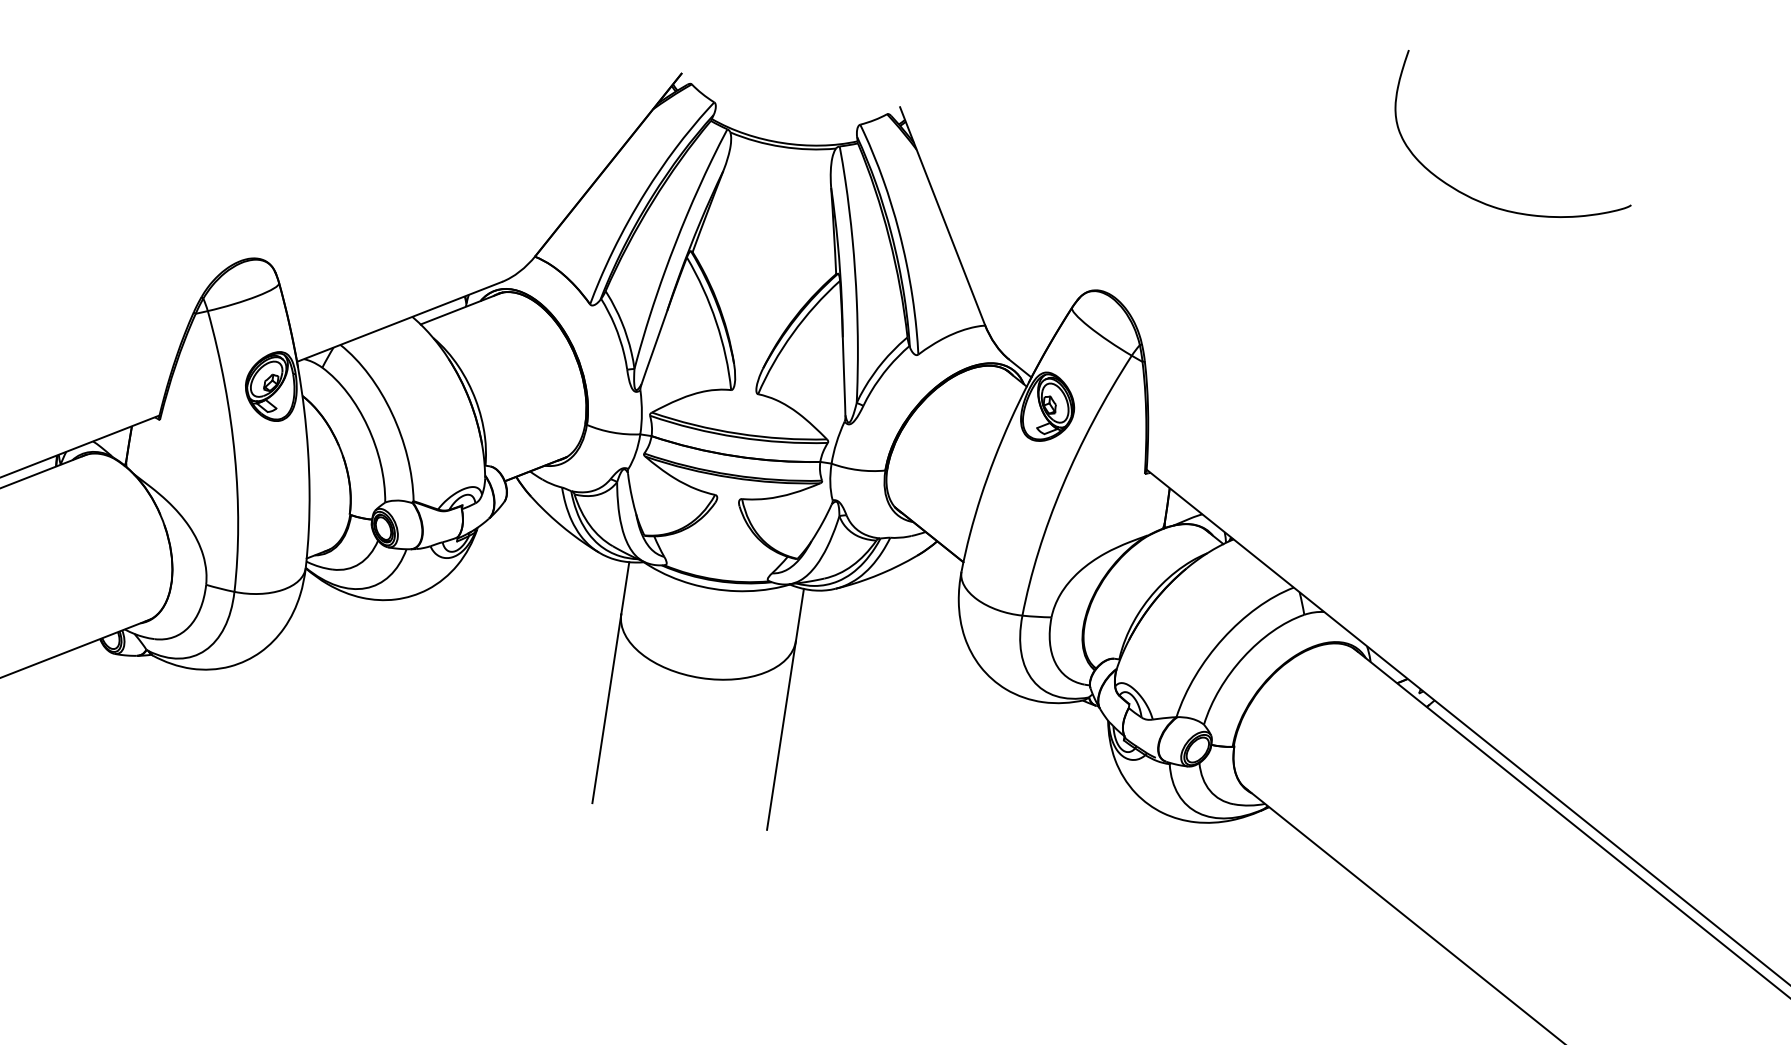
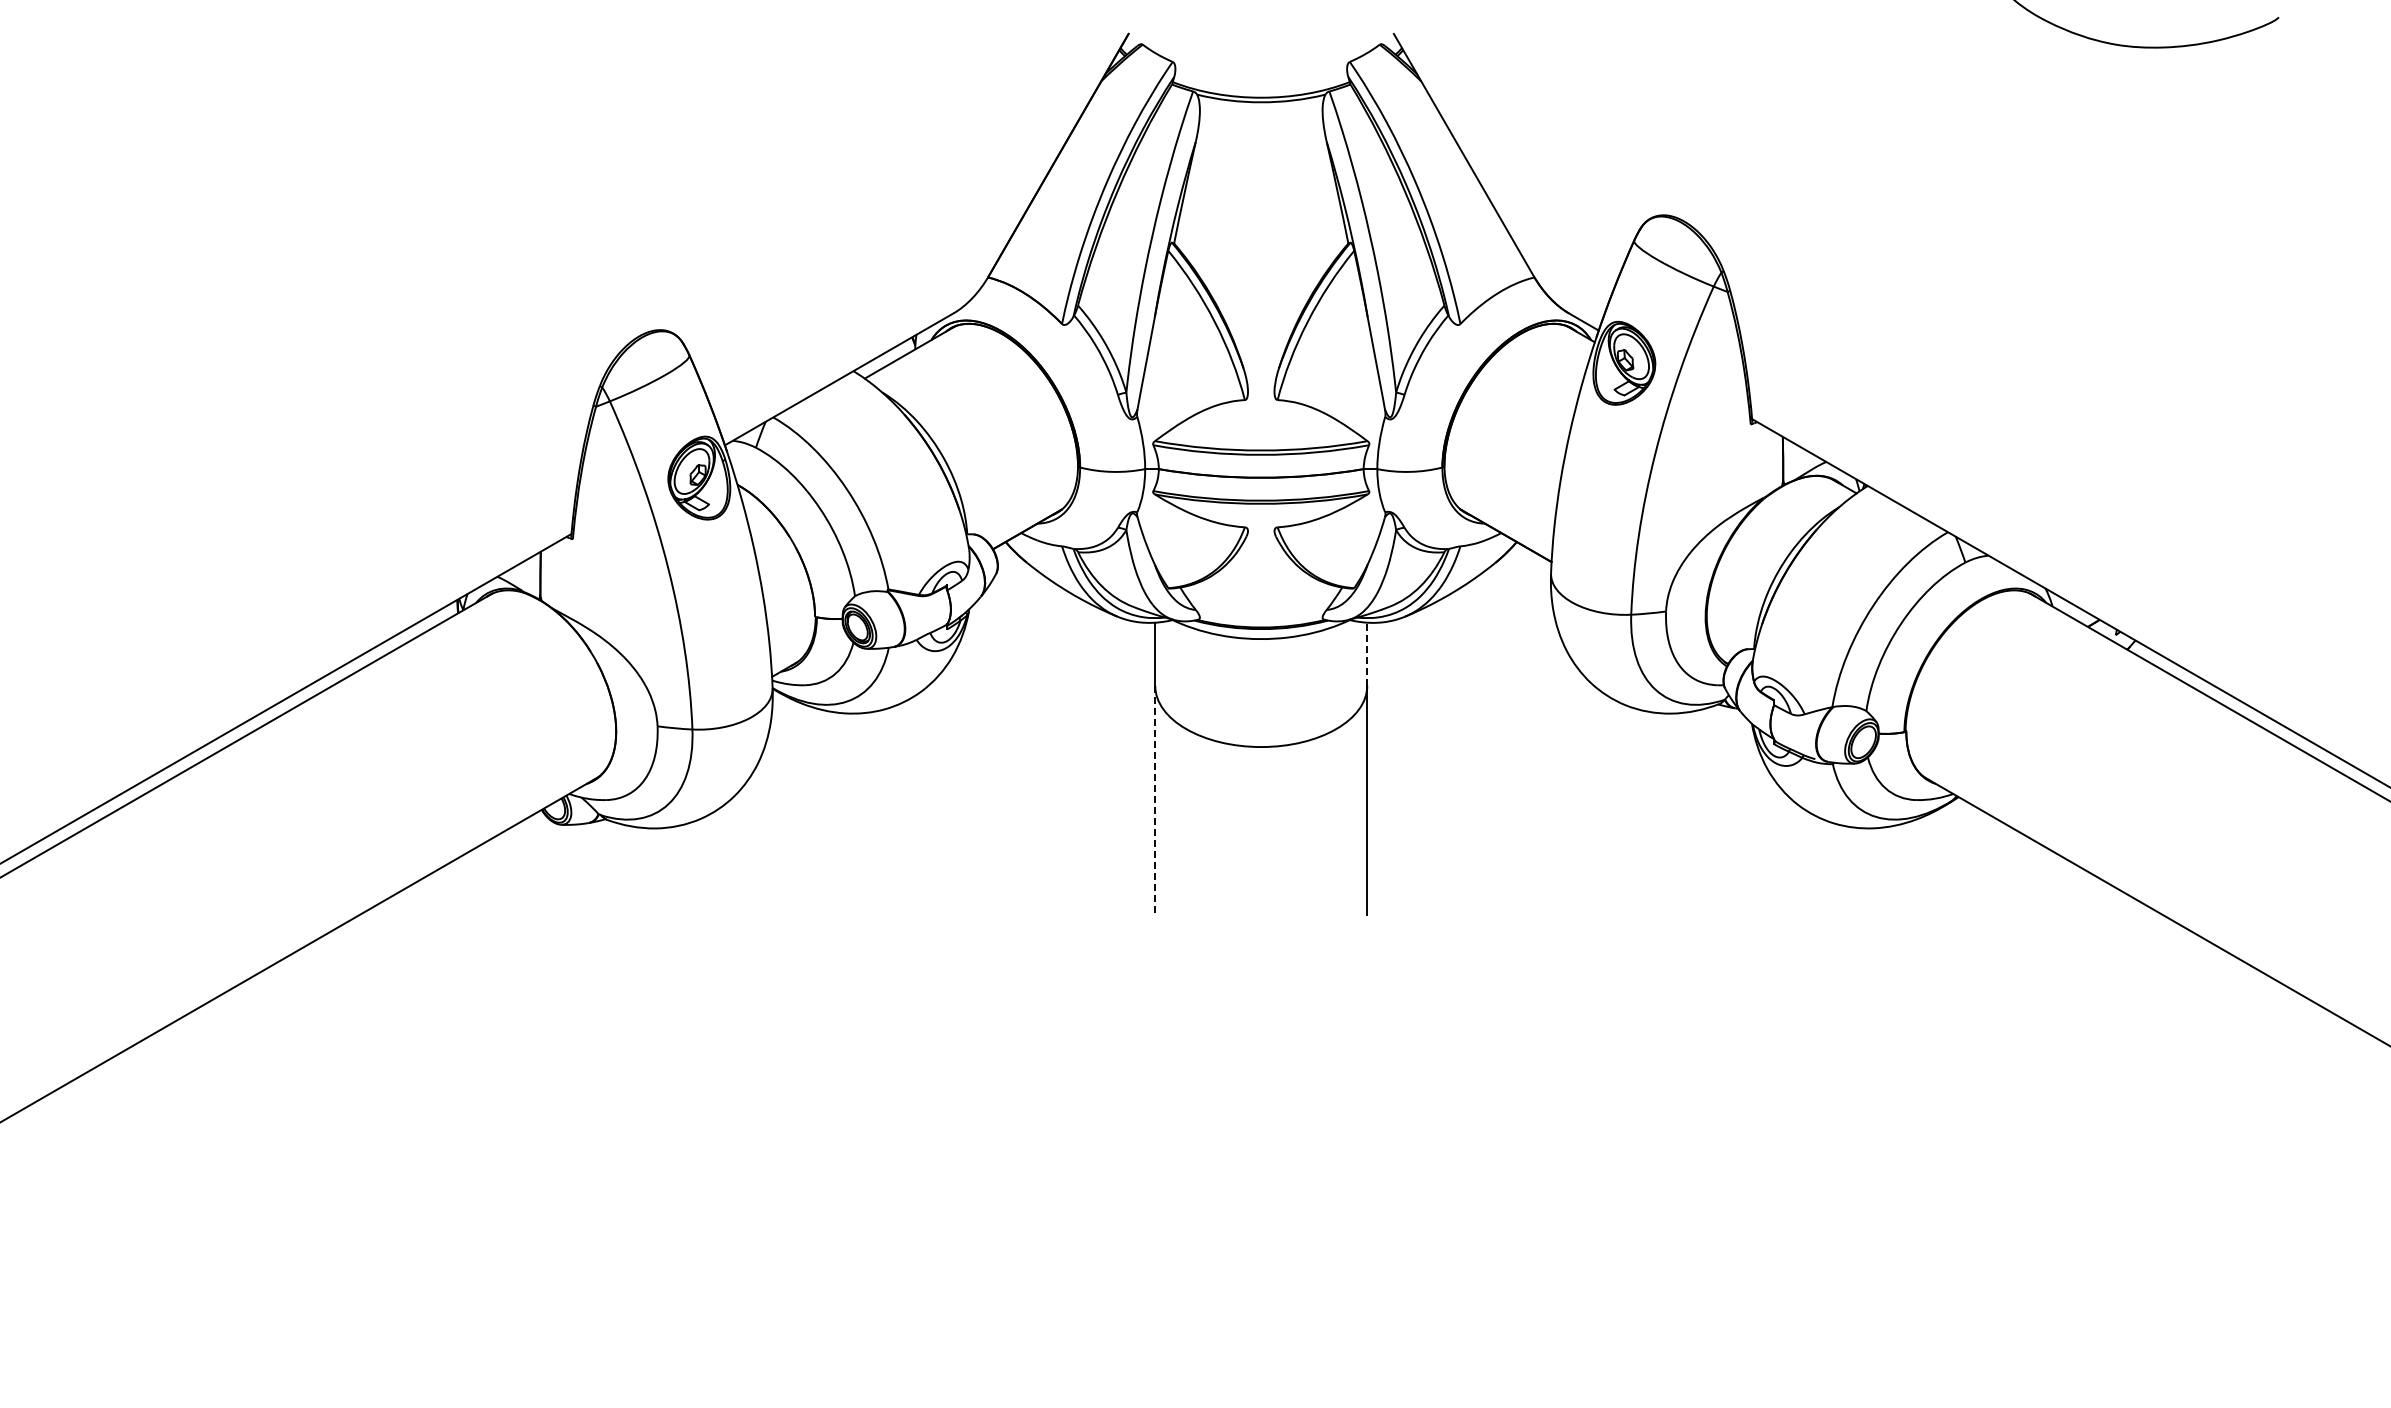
line: (800, 615) -> (1367, 654), solid -> dashed
line: (607, 708) -> (1155, 800), solid -> dashed

